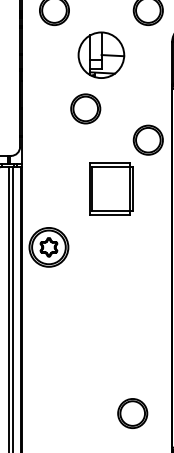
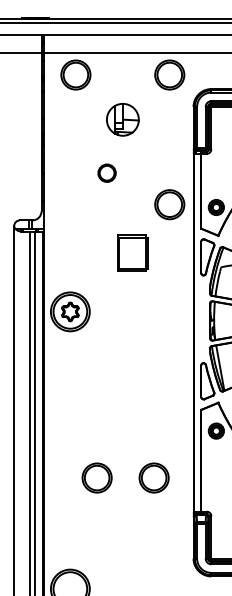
part: (101, 55) -> (122, 119), size x0.7
part: (85, 108) -> (106, 172), size x0.6
part: (111, 189) -> (132, 253), size x0.7
part: (75, 413) -> (96, 477), added

